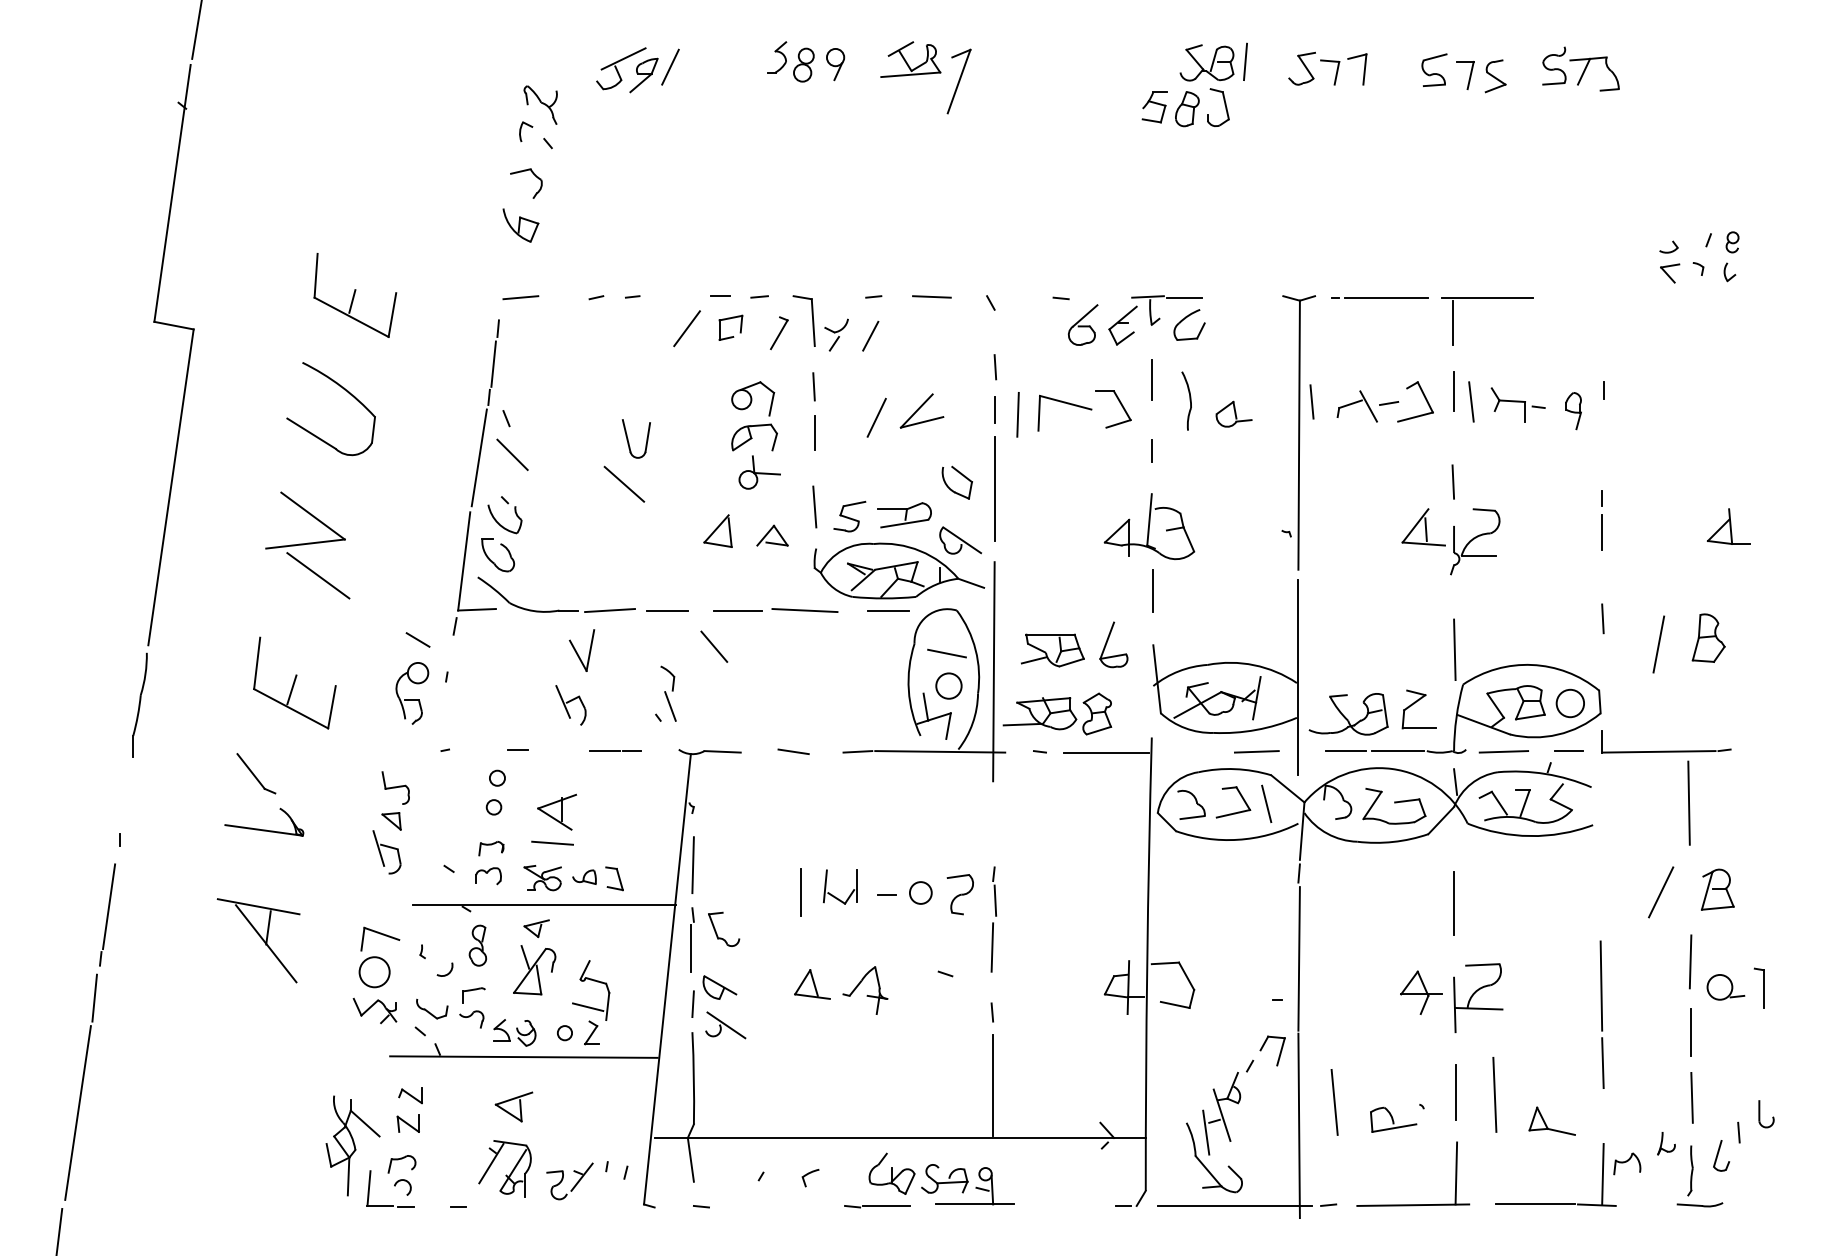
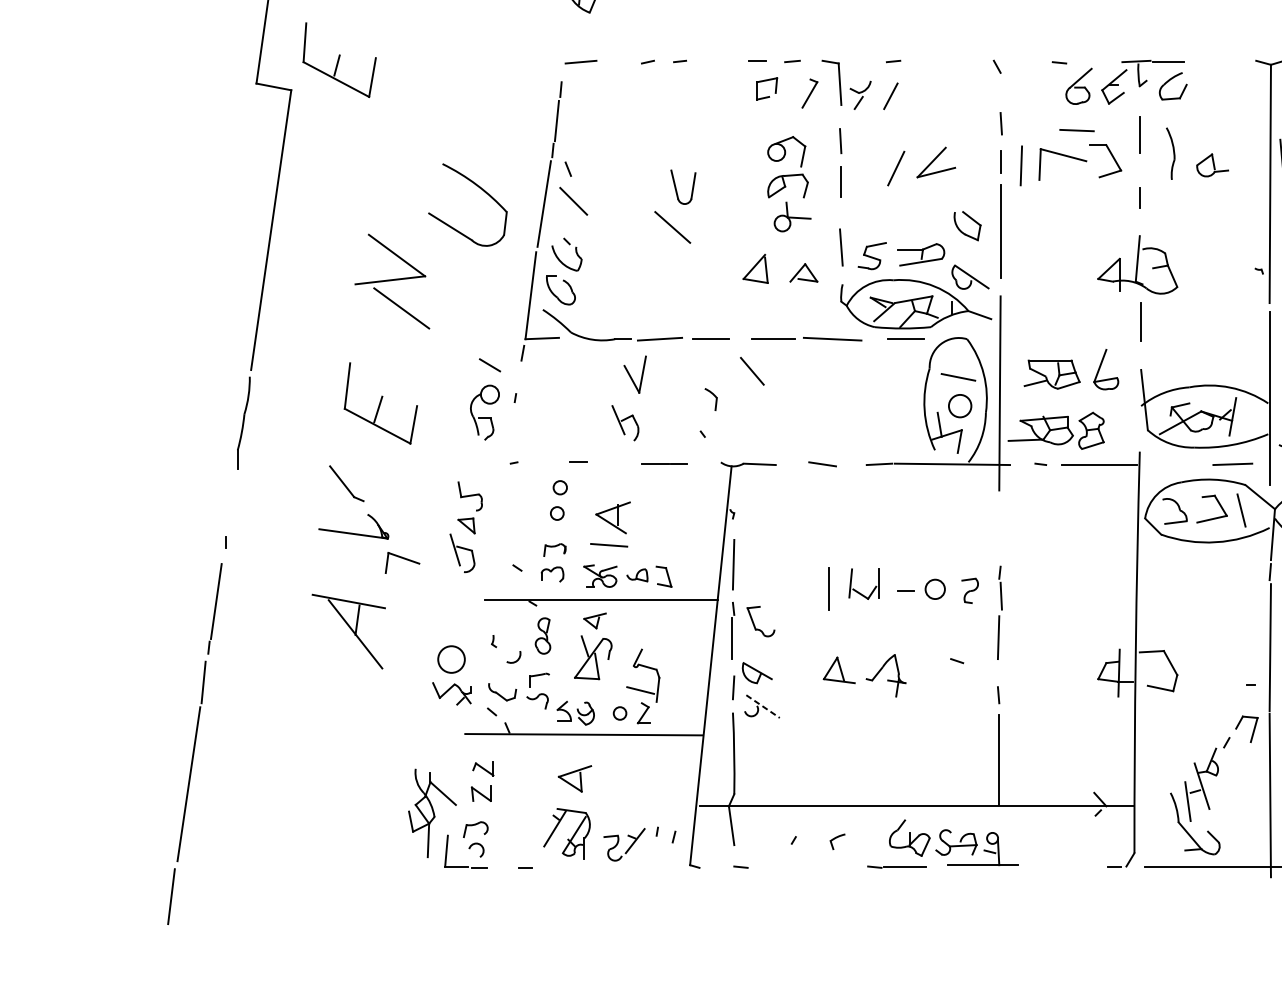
part: (355, 295) -> (339, 60), moved
line: (931, 296) -> (1076, 130), moved
line: (686, 328) -> (727, 89), removed
part: (344, 390) -> (479, 188), moved
line: (670, 706) -> (713, 424), removed
part: (959, 894) -> (969, 590), size x0.7
part: (380, 938) -> (402, 562), moved
line: (726, 1025) -> (763, 706), solid -> dashed

